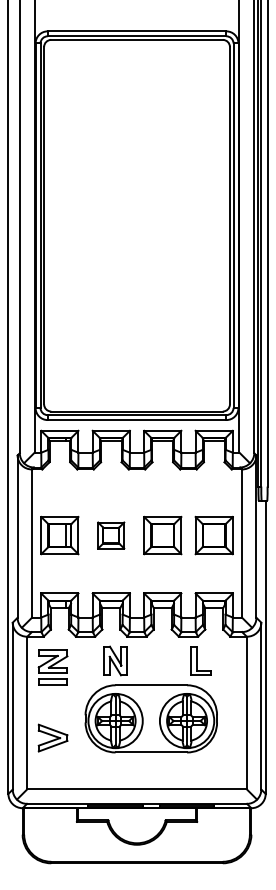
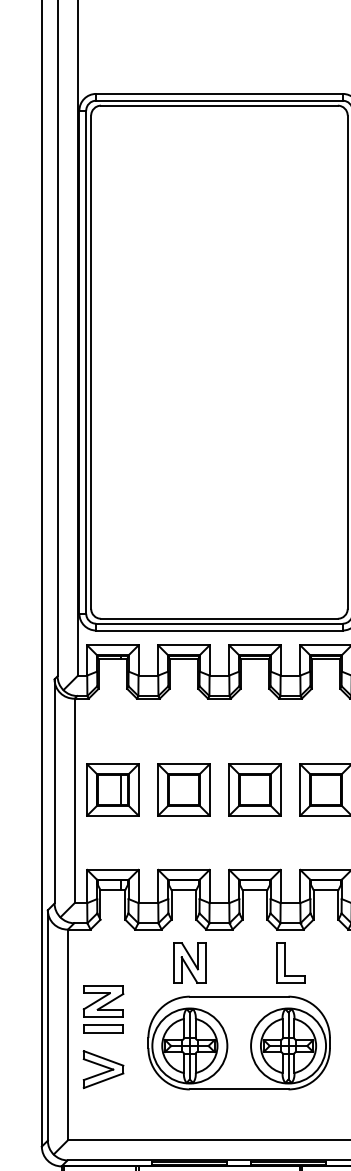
part: (110, 535) -> (182, 789), size x1.43
part: (200, 660) -> (290, 962), moved
part: (52, 667) -> (102, 1009), moved

